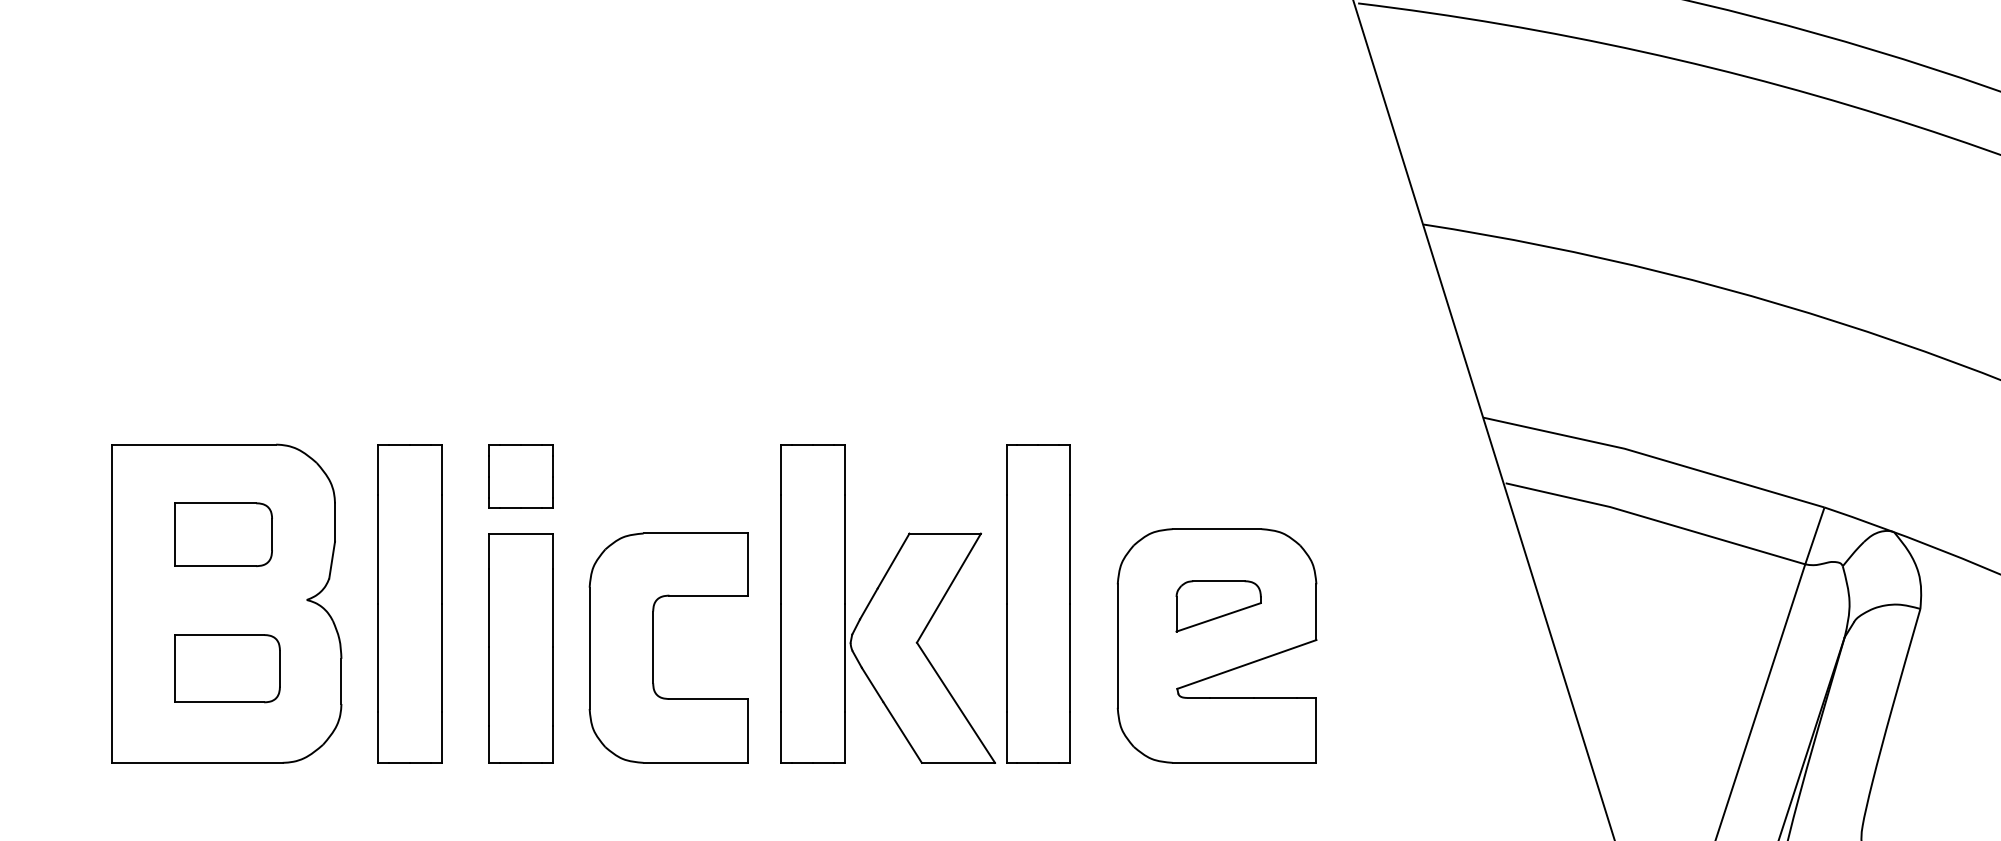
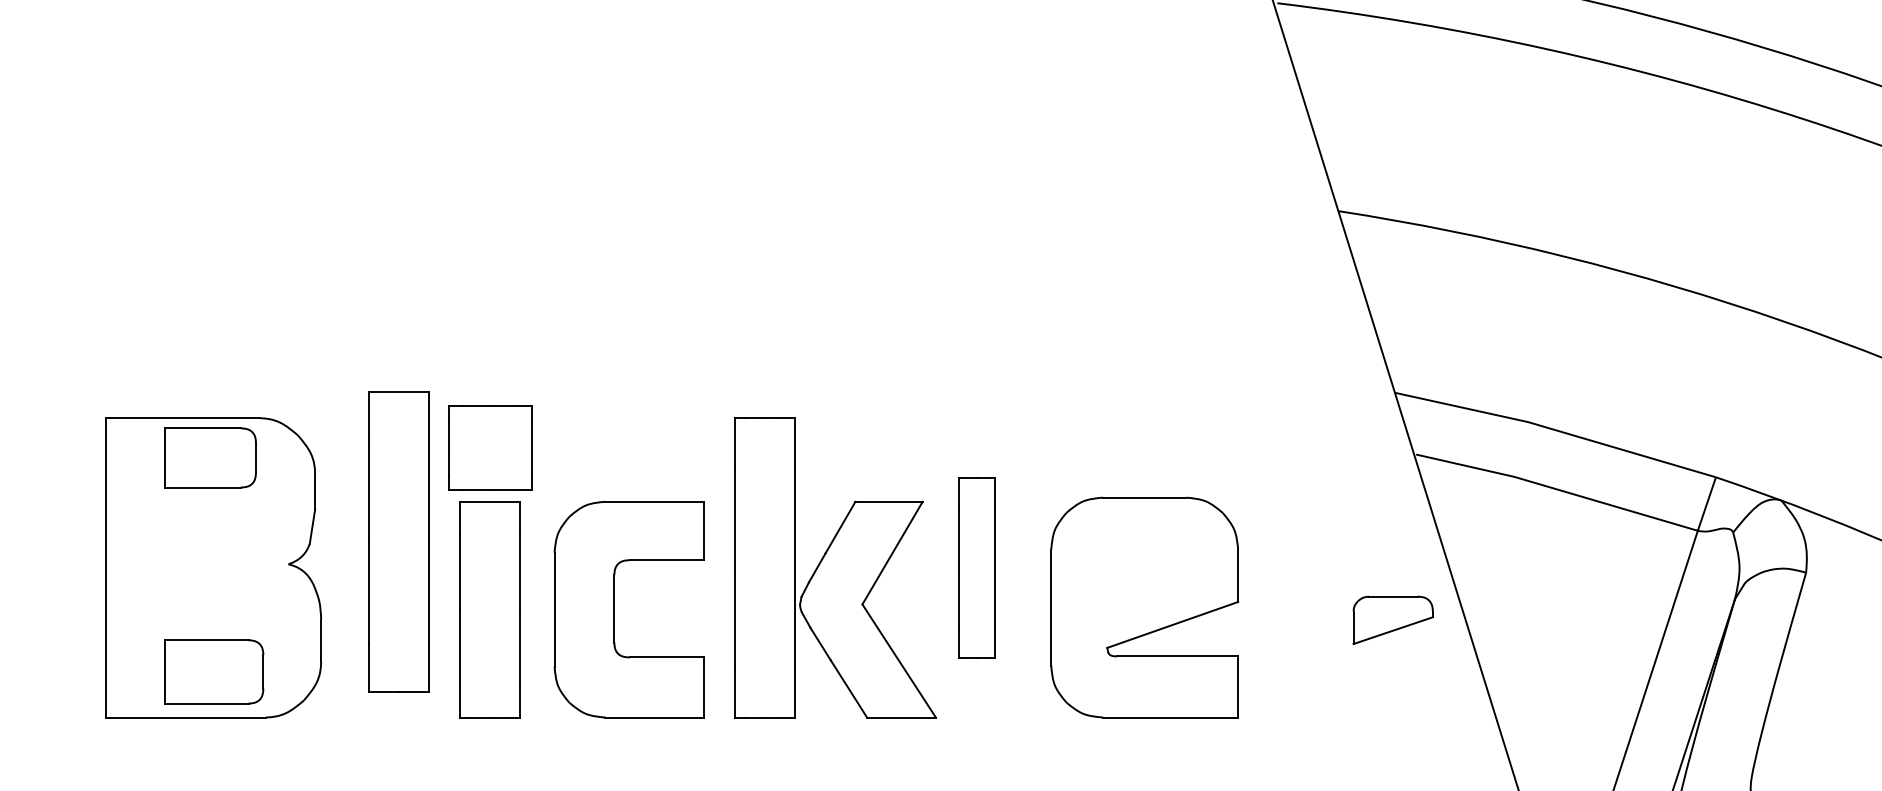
part: (520, 475) -> (489, 447), size x1.4
part: (223, 534) -> (210, 457), moved
part: (409, 603) -> (398, 541), moved
part: (1038, 603) -> (976, 567), size x0.6
part: (1217, 605) -> (1392, 619), moved
part: (228, 668) -> (214, 671), moved

